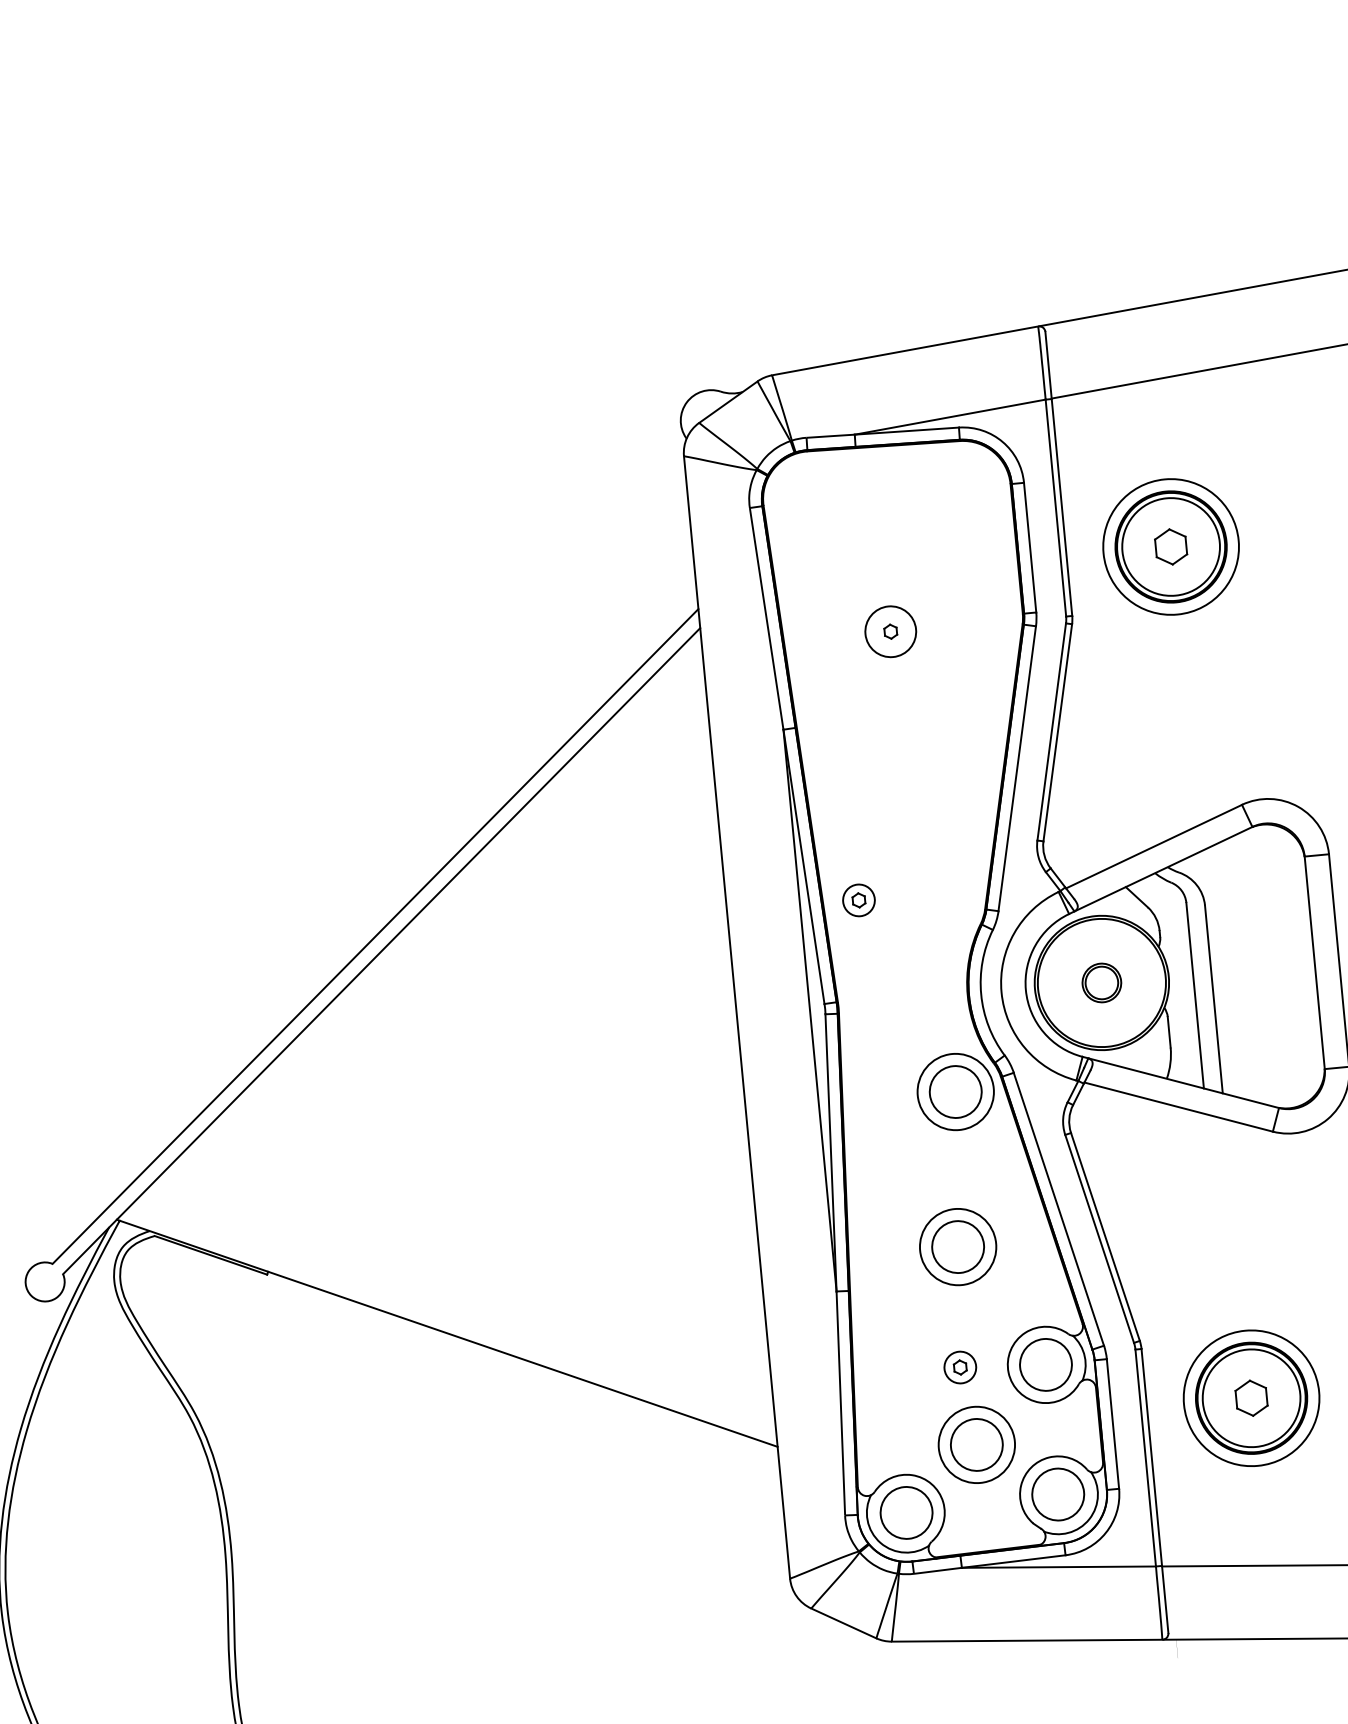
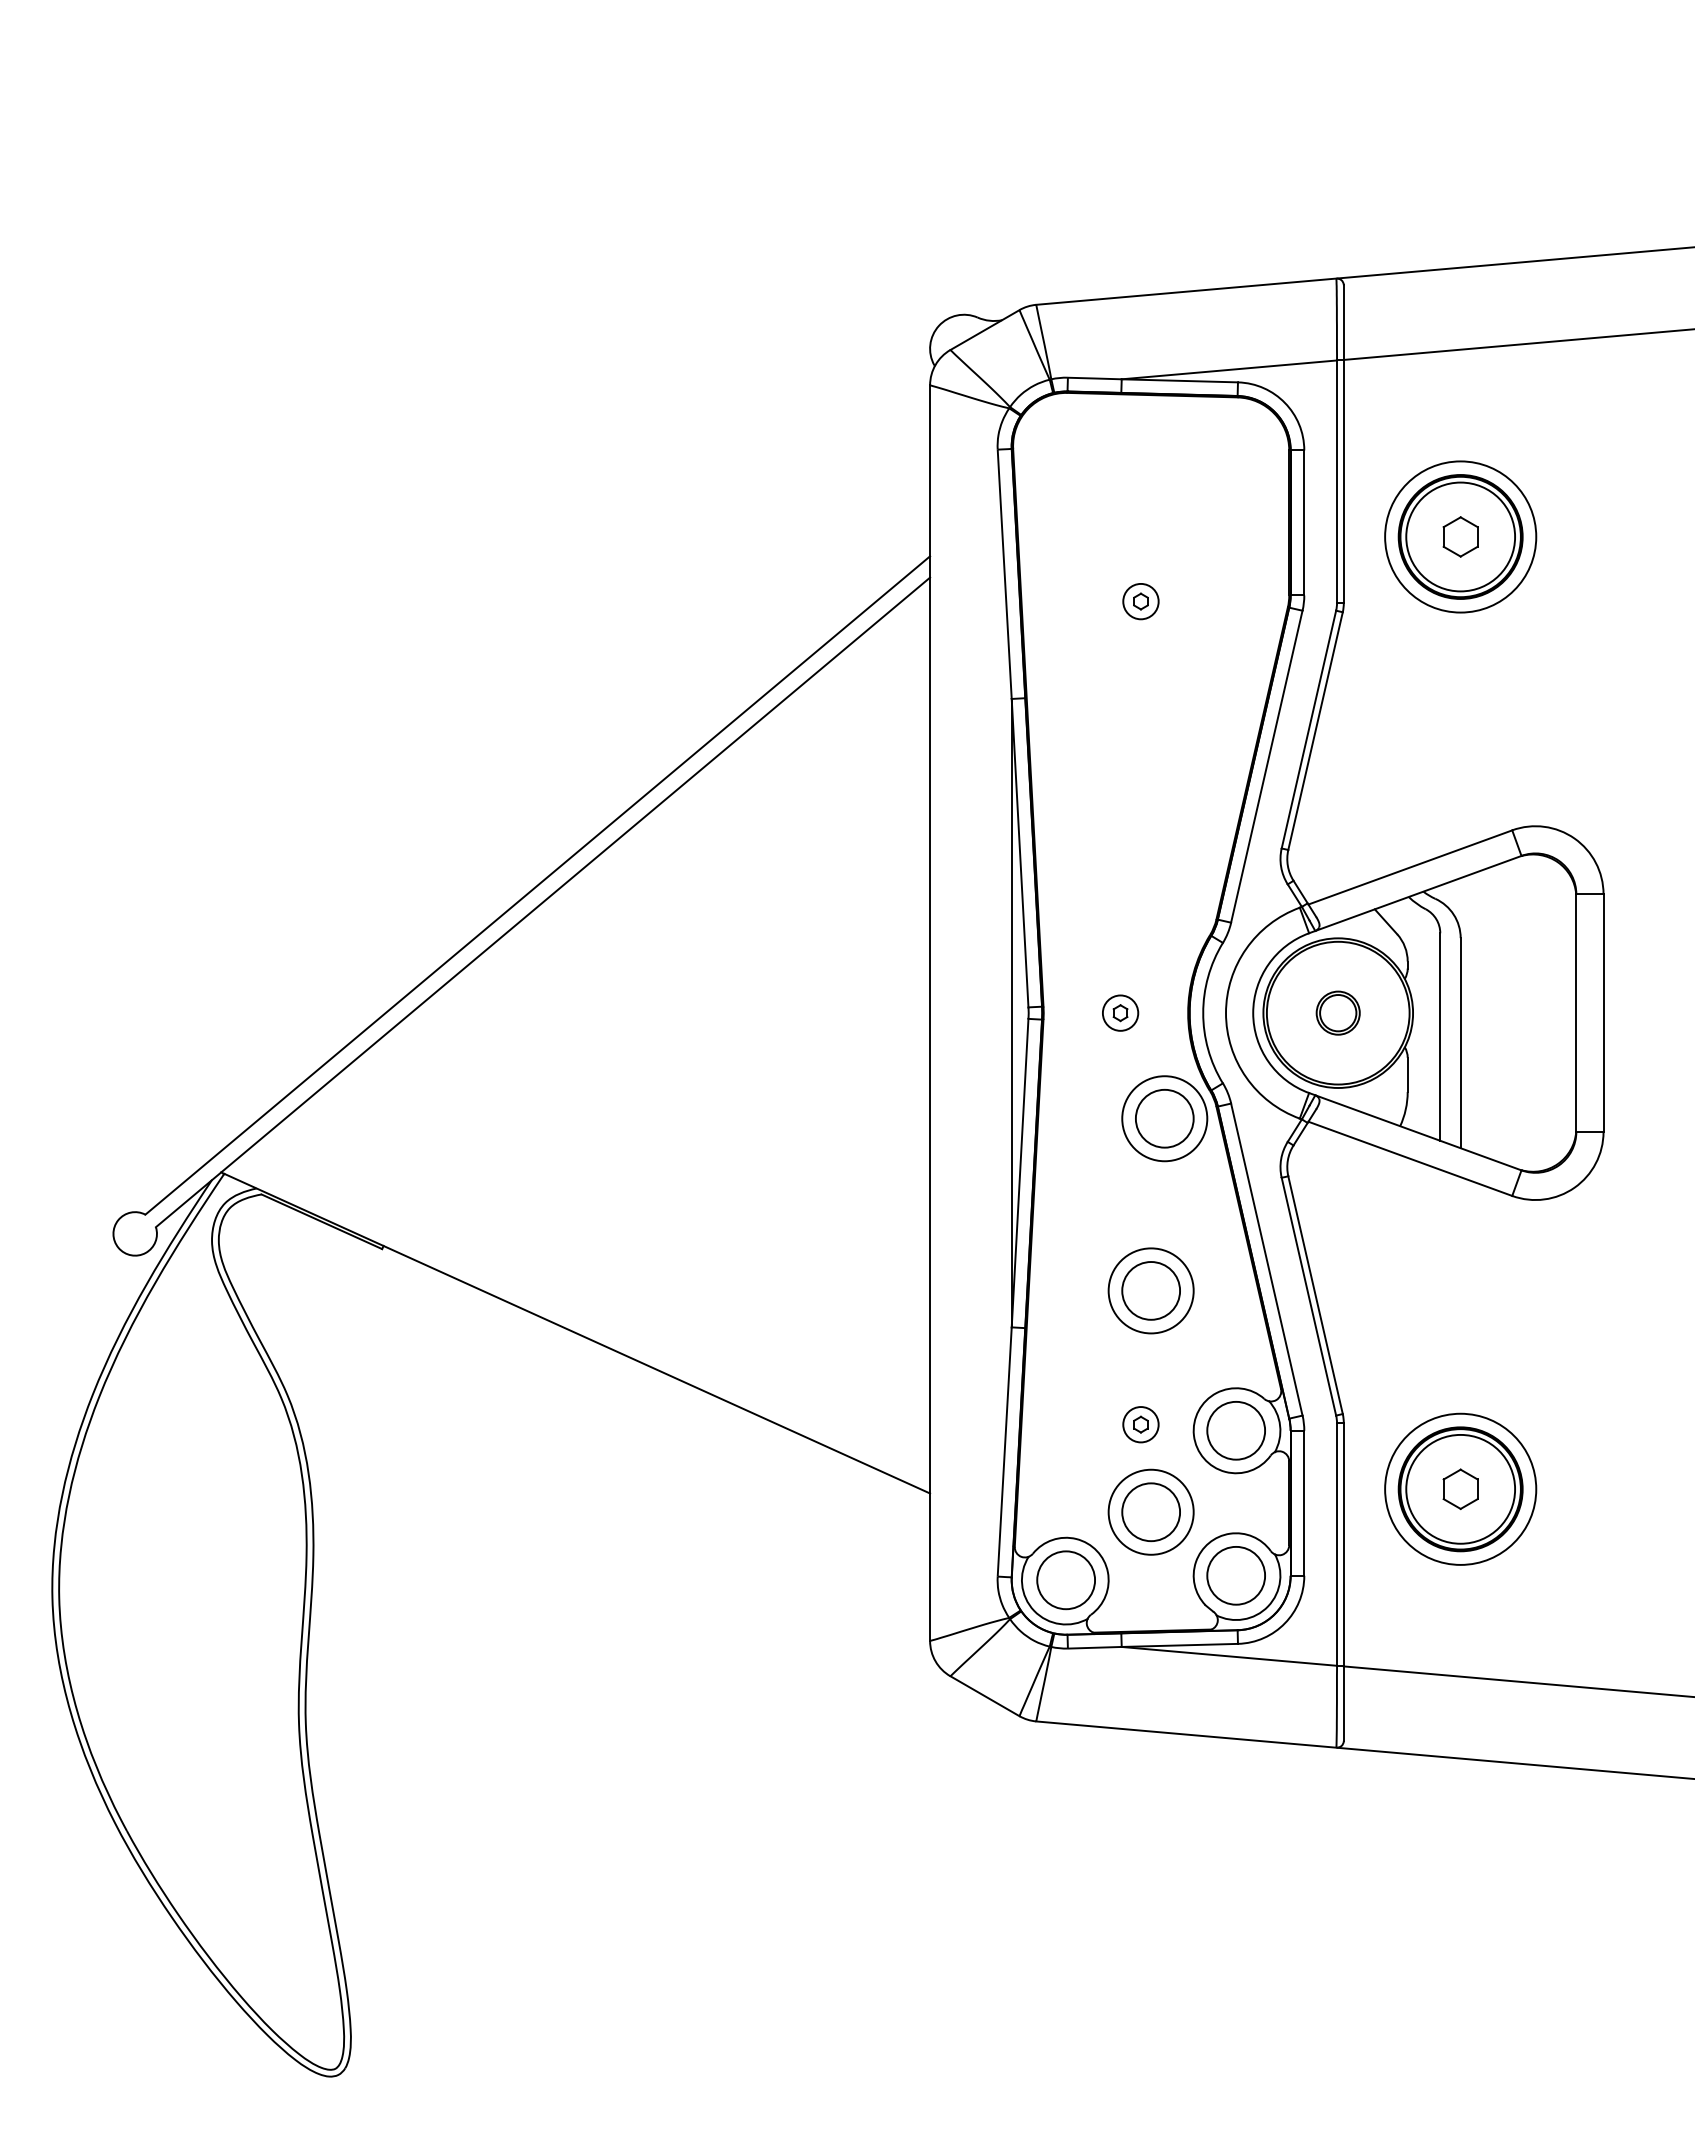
circle: (890, 631) -> (1140, 601), size x0.62
part: (858, 899) -> (1120, 1012), moved

